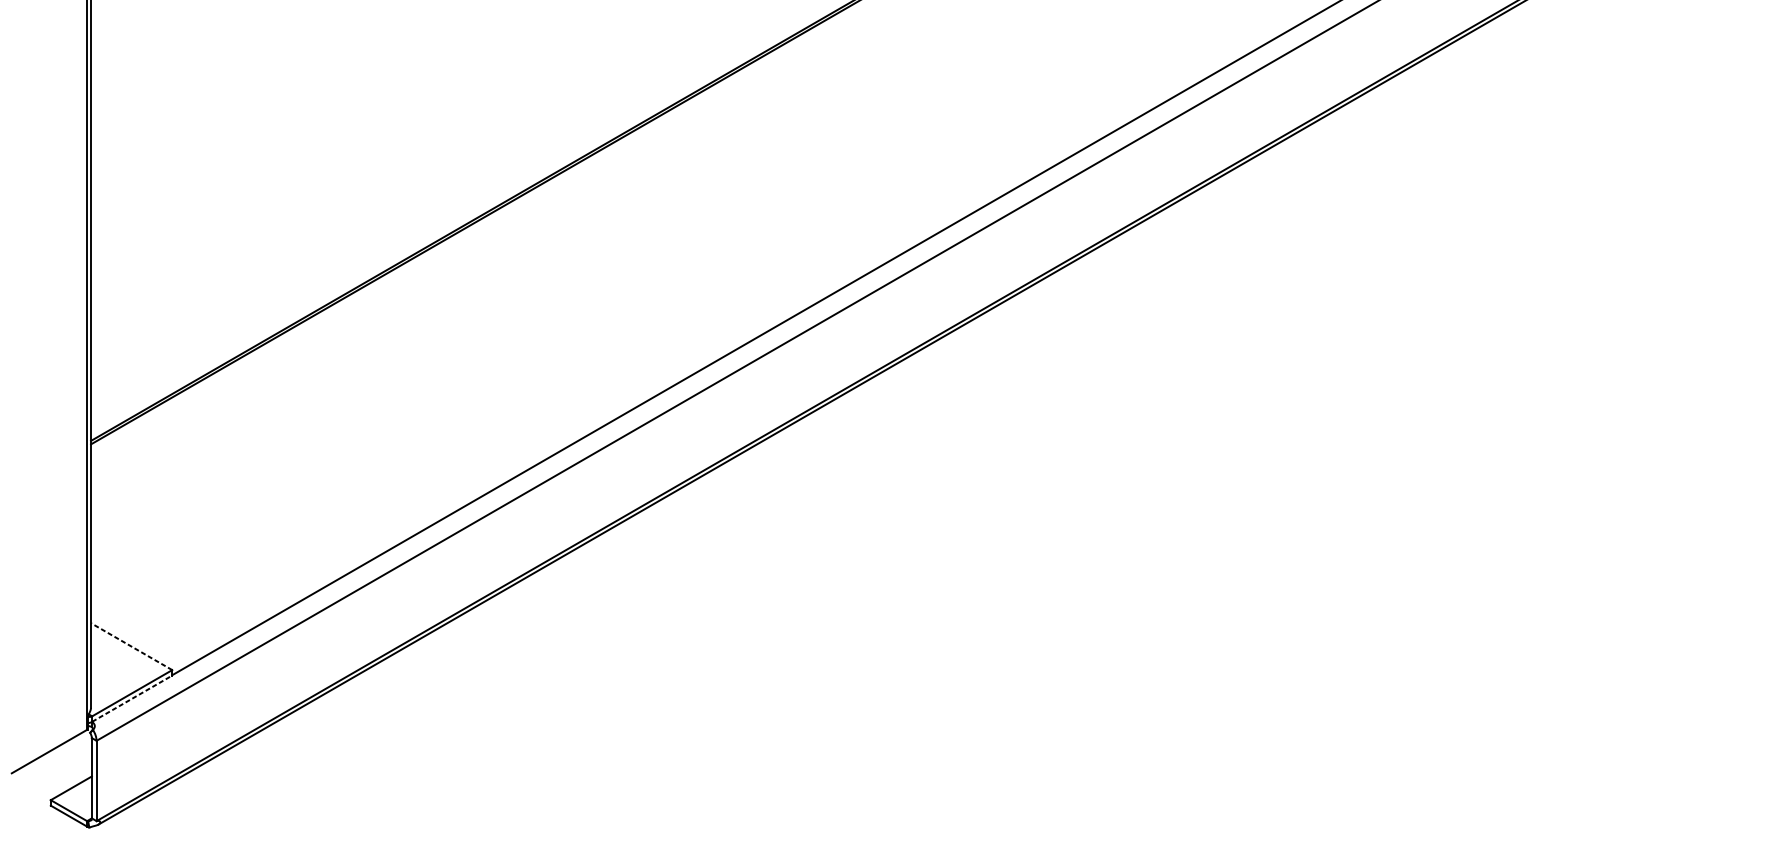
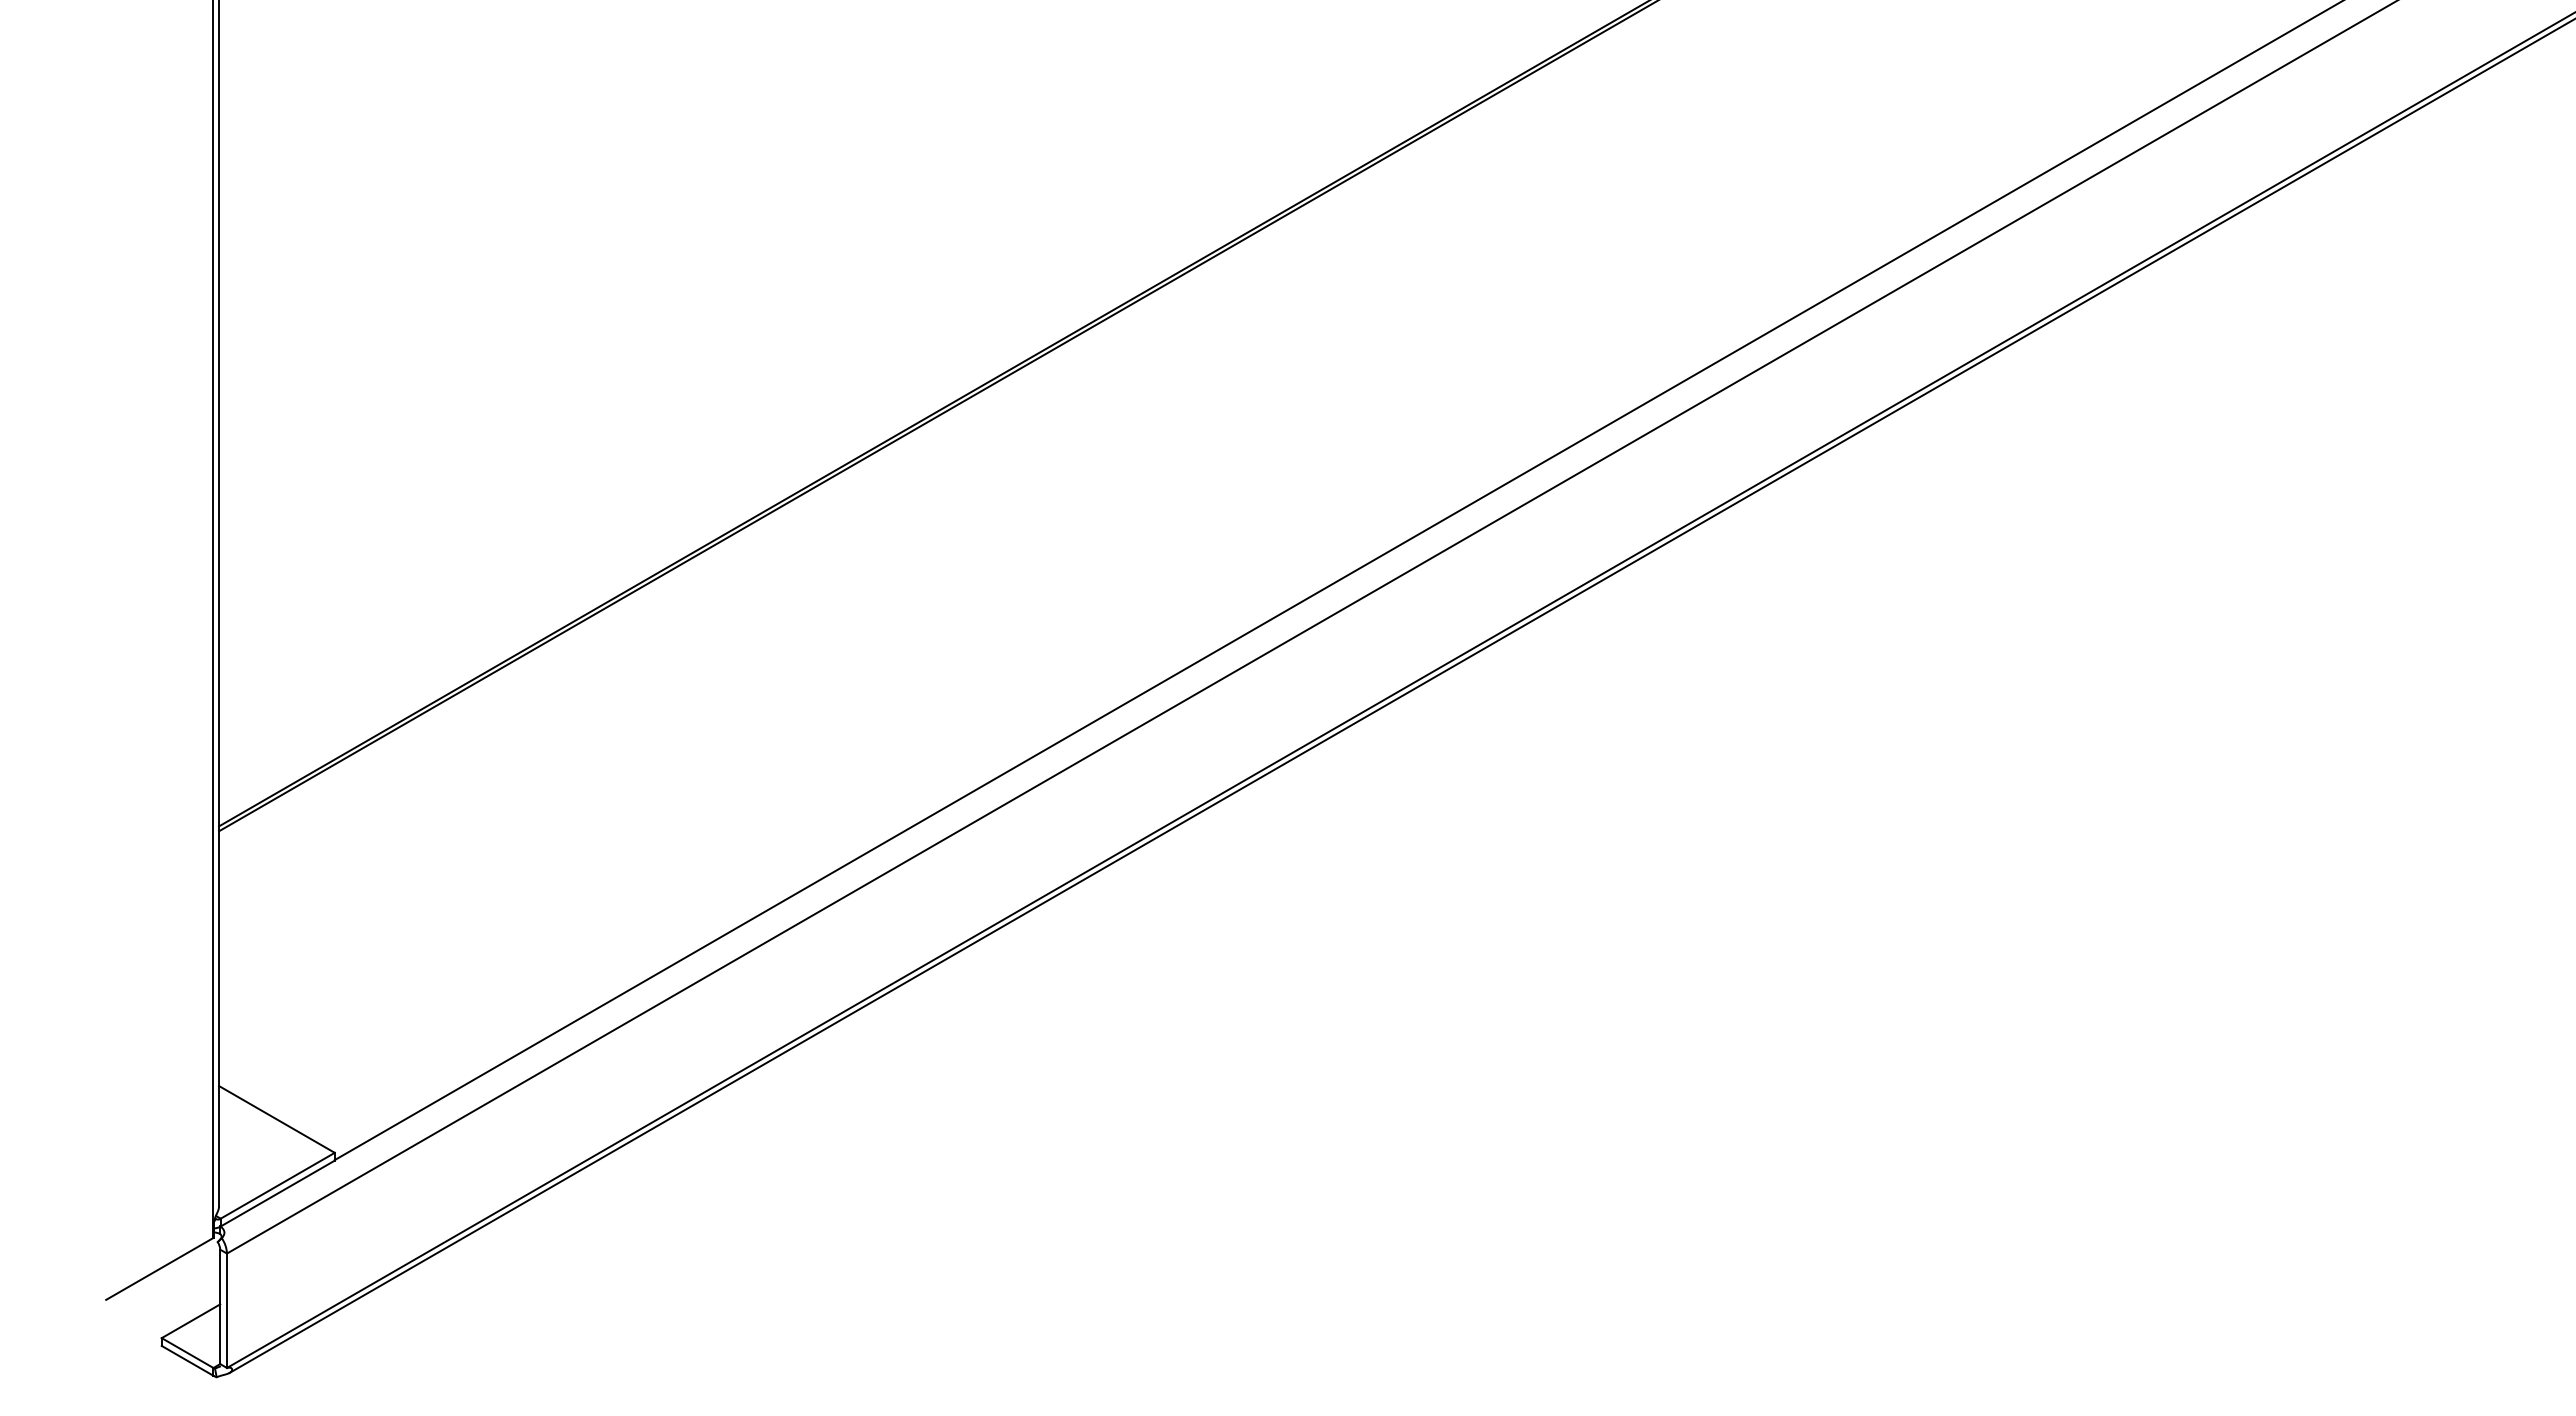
line: (131, 646) -> (276, 1119), dashed -> solid
line: (132, 698) -> (277, 1193), dashed -> solid

